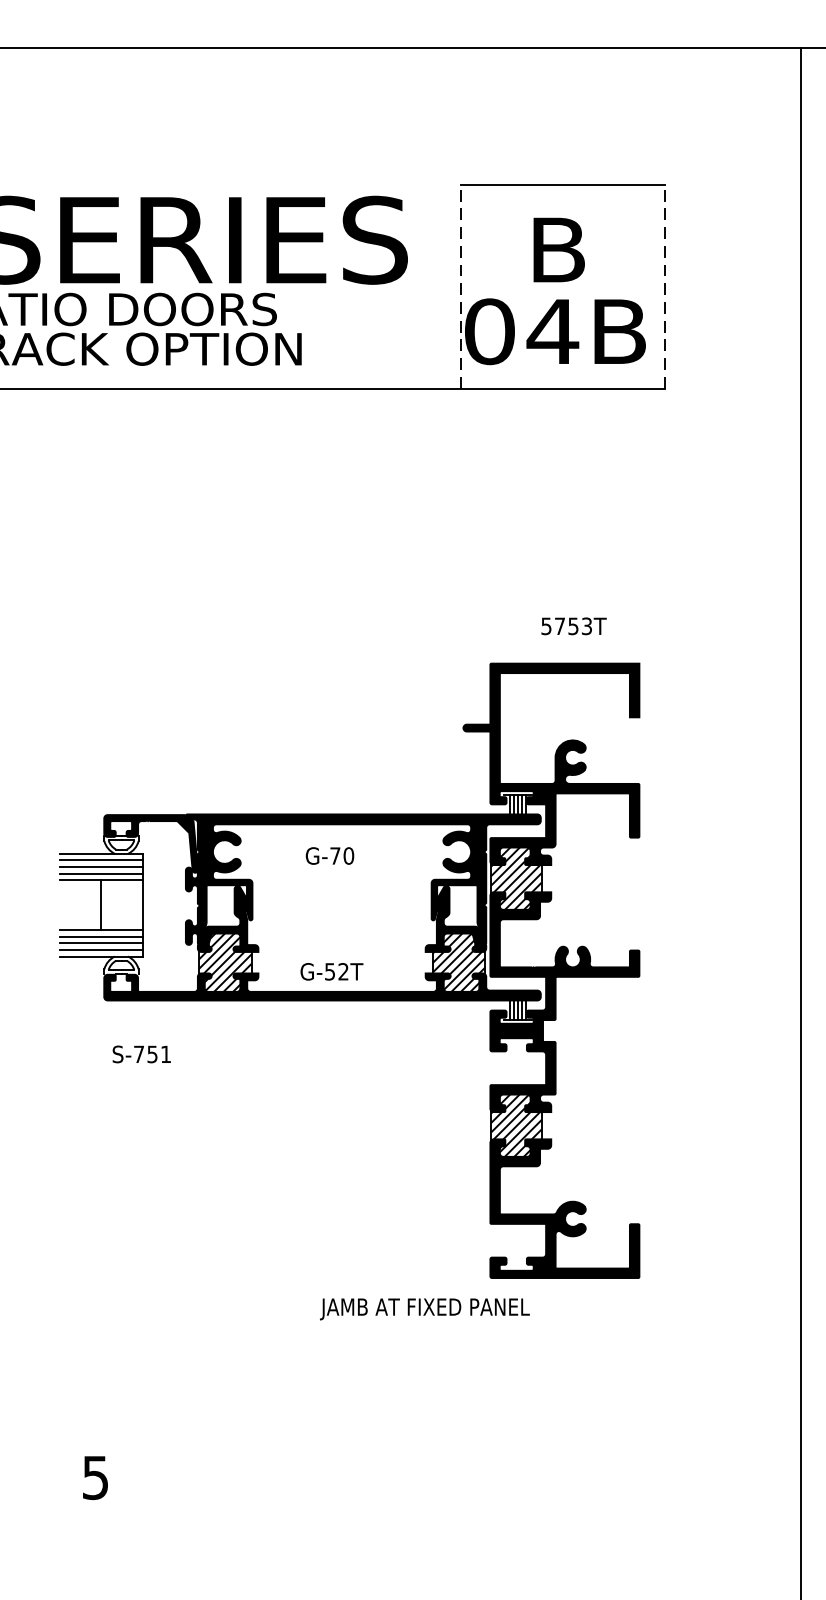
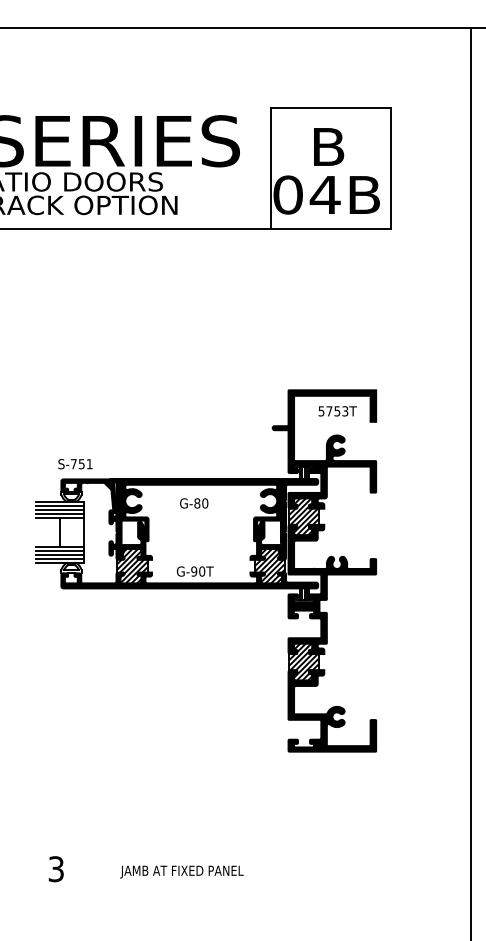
line: (459, 284) -> (270, 167), dashed -> solid
line: (663, 284) -> (390, 167), dashed -> solid
text: (573, 626) -> (337, 411), moved
text: (335, 856) -> (197, 503), G-70 -> G-80
text: (337, 971) -> (198, 571), G-52T -> G-90T
text: (141, 1055) -> (75, 464), moved
text: (424, 1308) -> (181, 871), moved
text: (95, 1476) -> (56, 868), 5 -> 3

